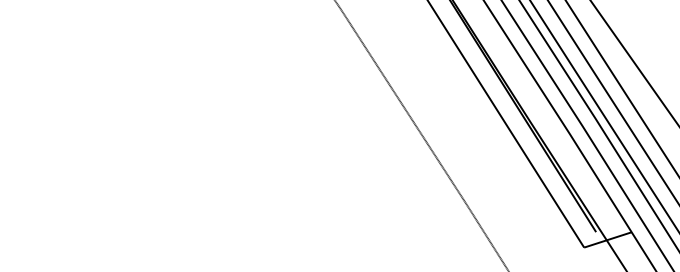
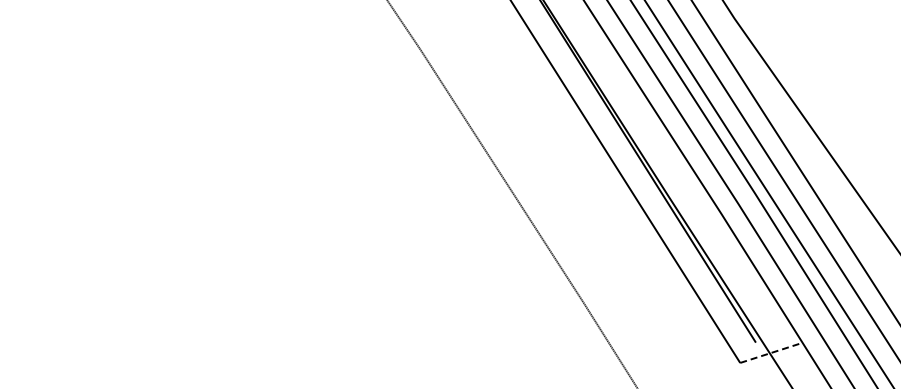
line: (608, 239) -> (771, 352), solid -> dashed

